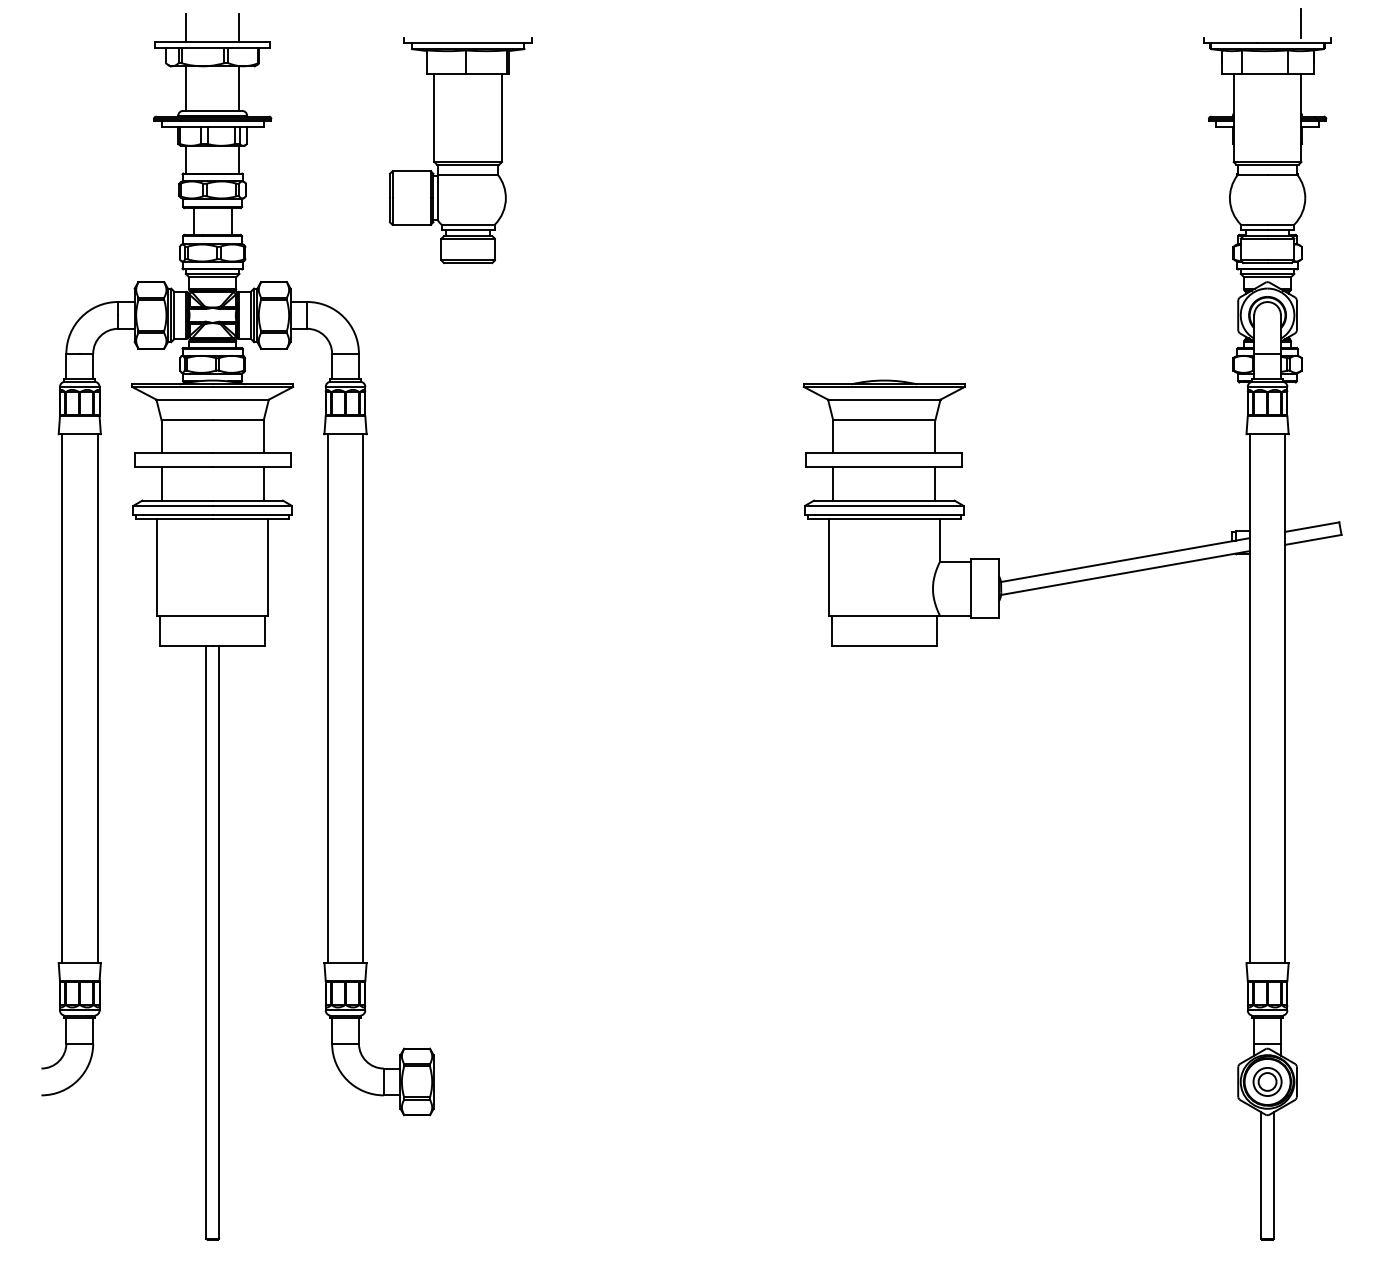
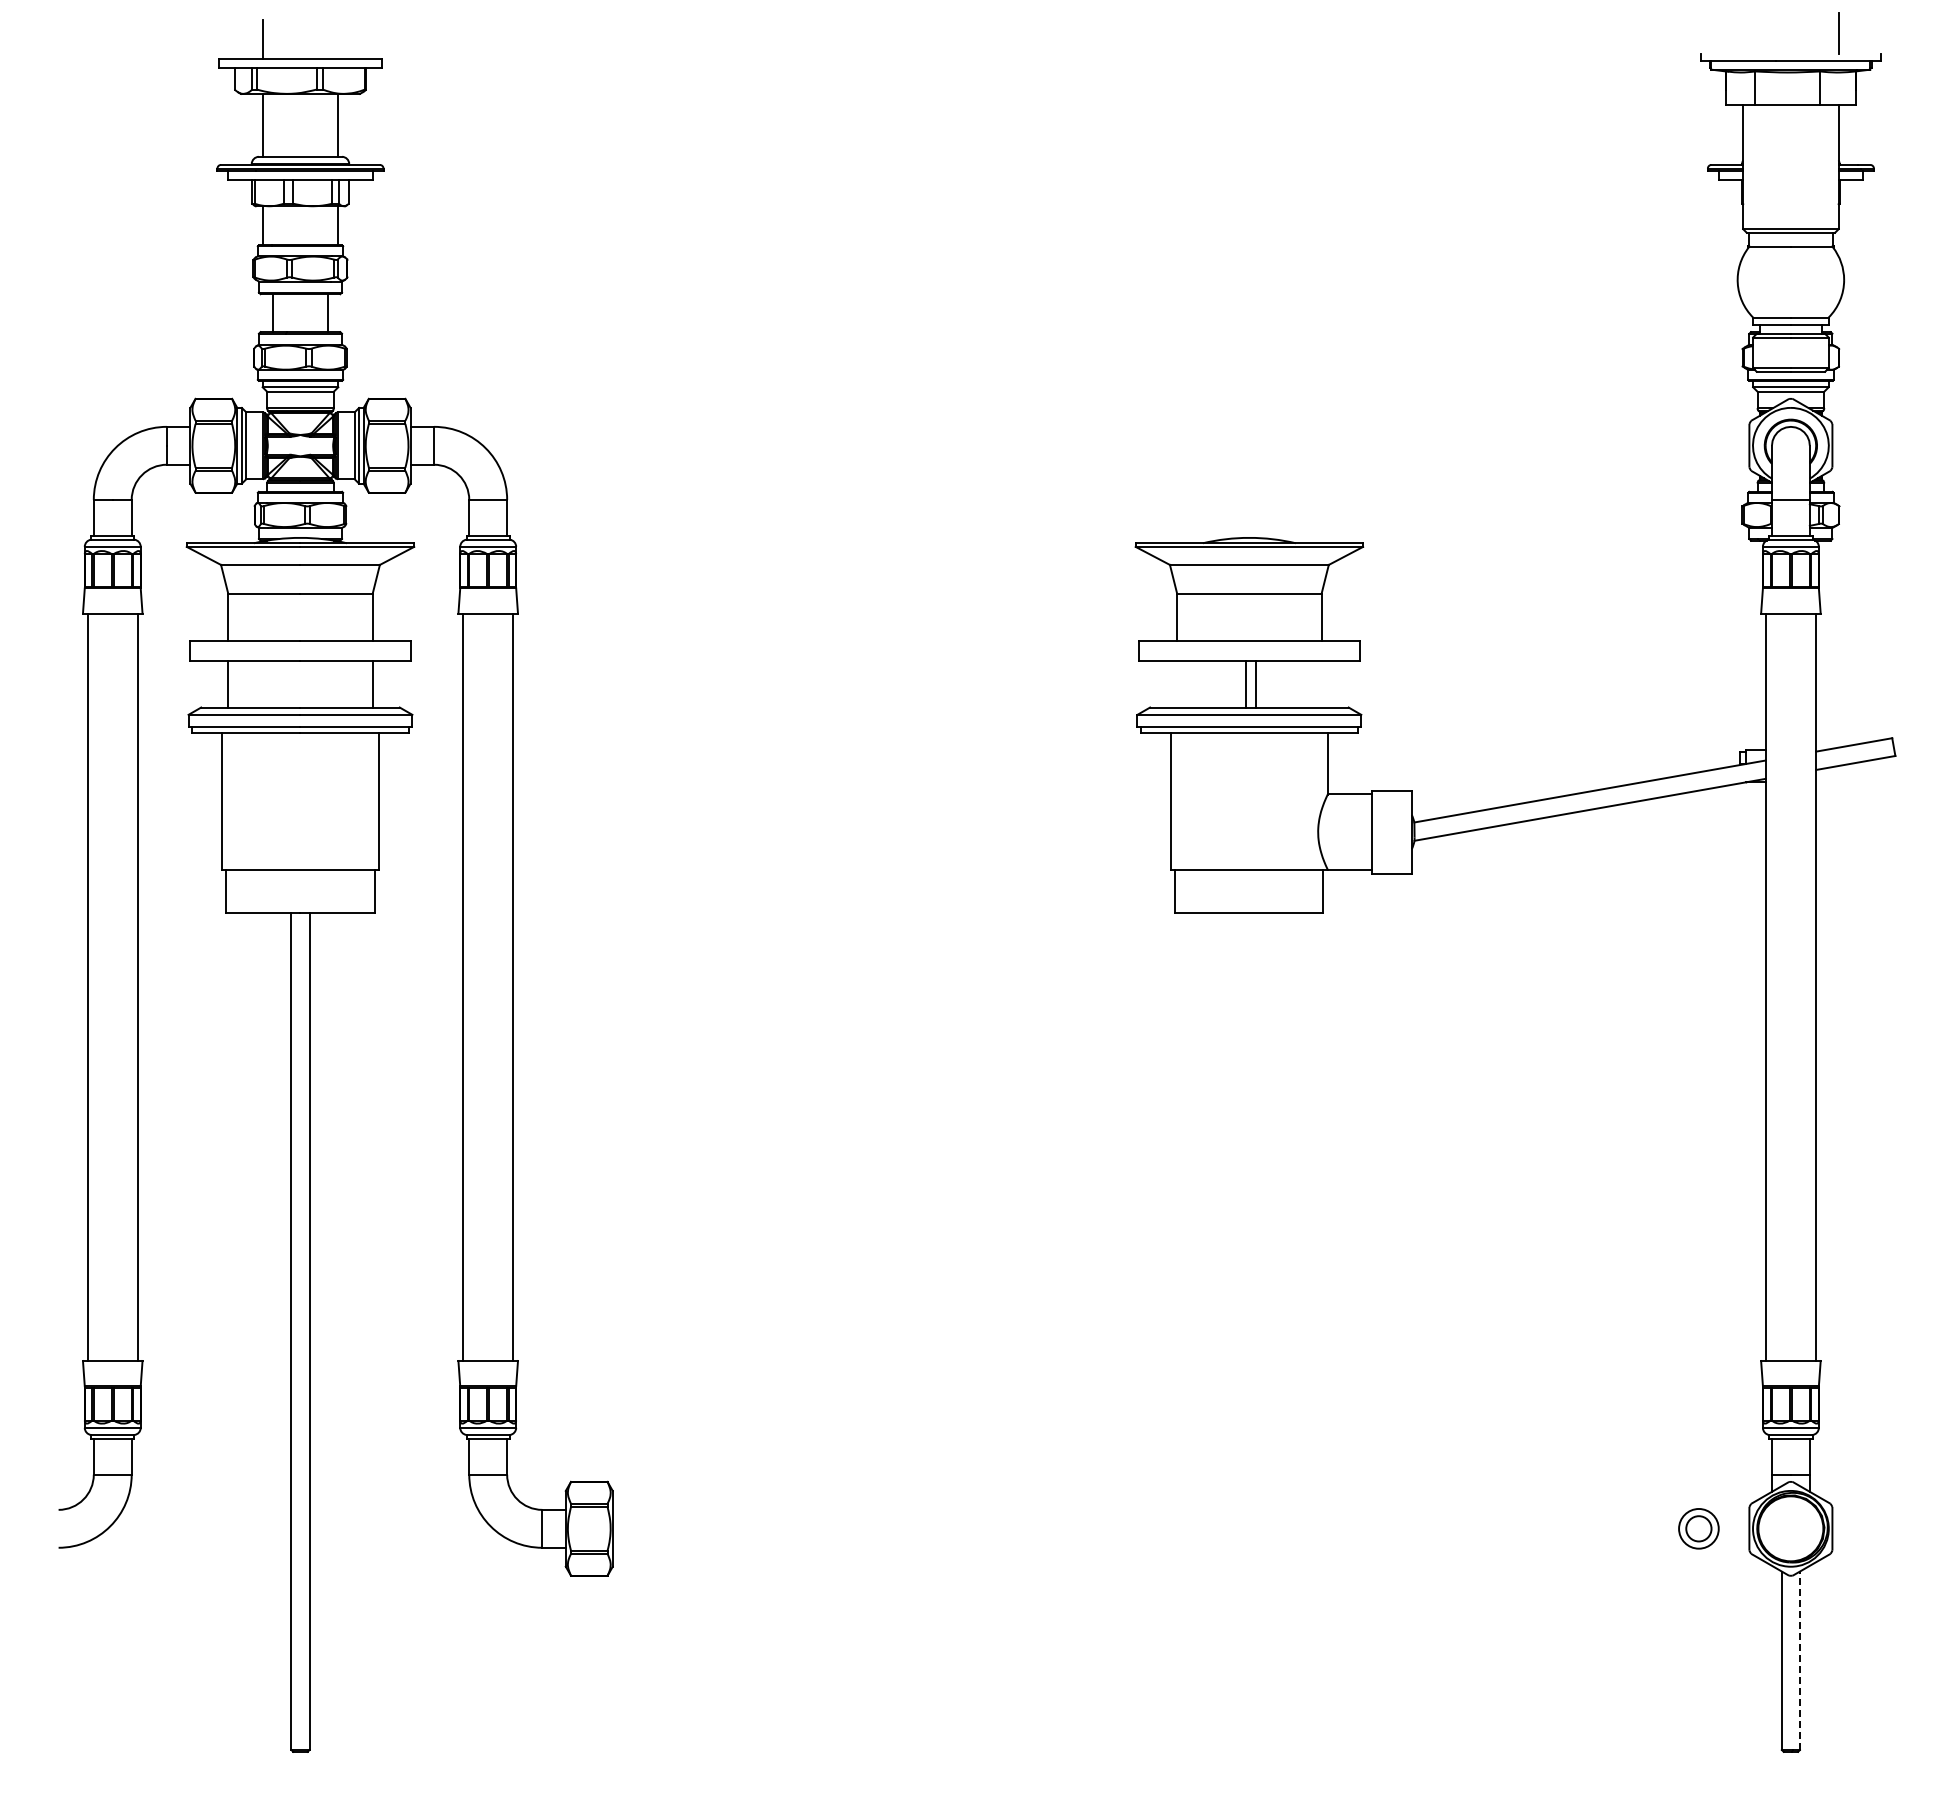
line: (239, 27) -> (338, 38), removed
part: (460, 150) -> (650, 212), removed
line: (833, 483) -> (1256, 683), moved
line: (935, 483) -> (1245, 683), moved
part: (1267, 1081) -> (1698, 1528), moved
line: (1273, 1175) -> (1799, 1660), solid -> dashed

